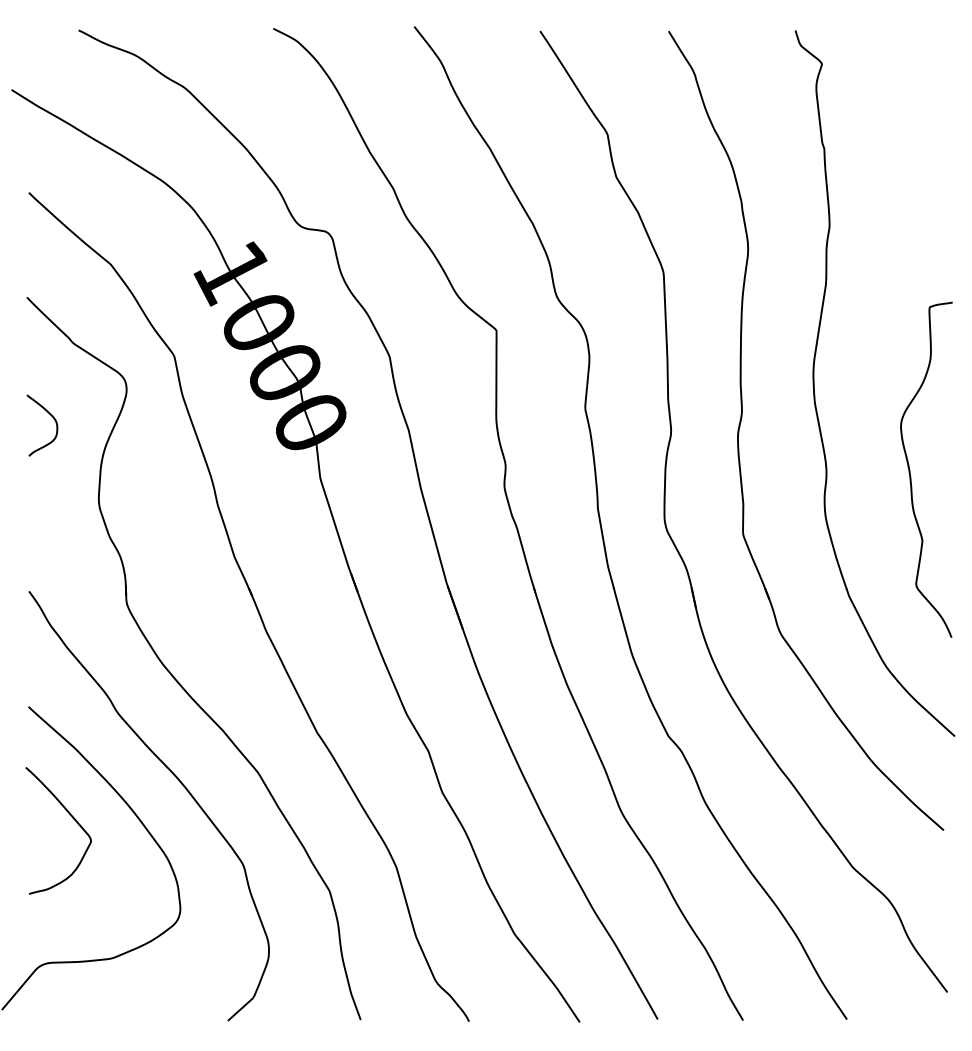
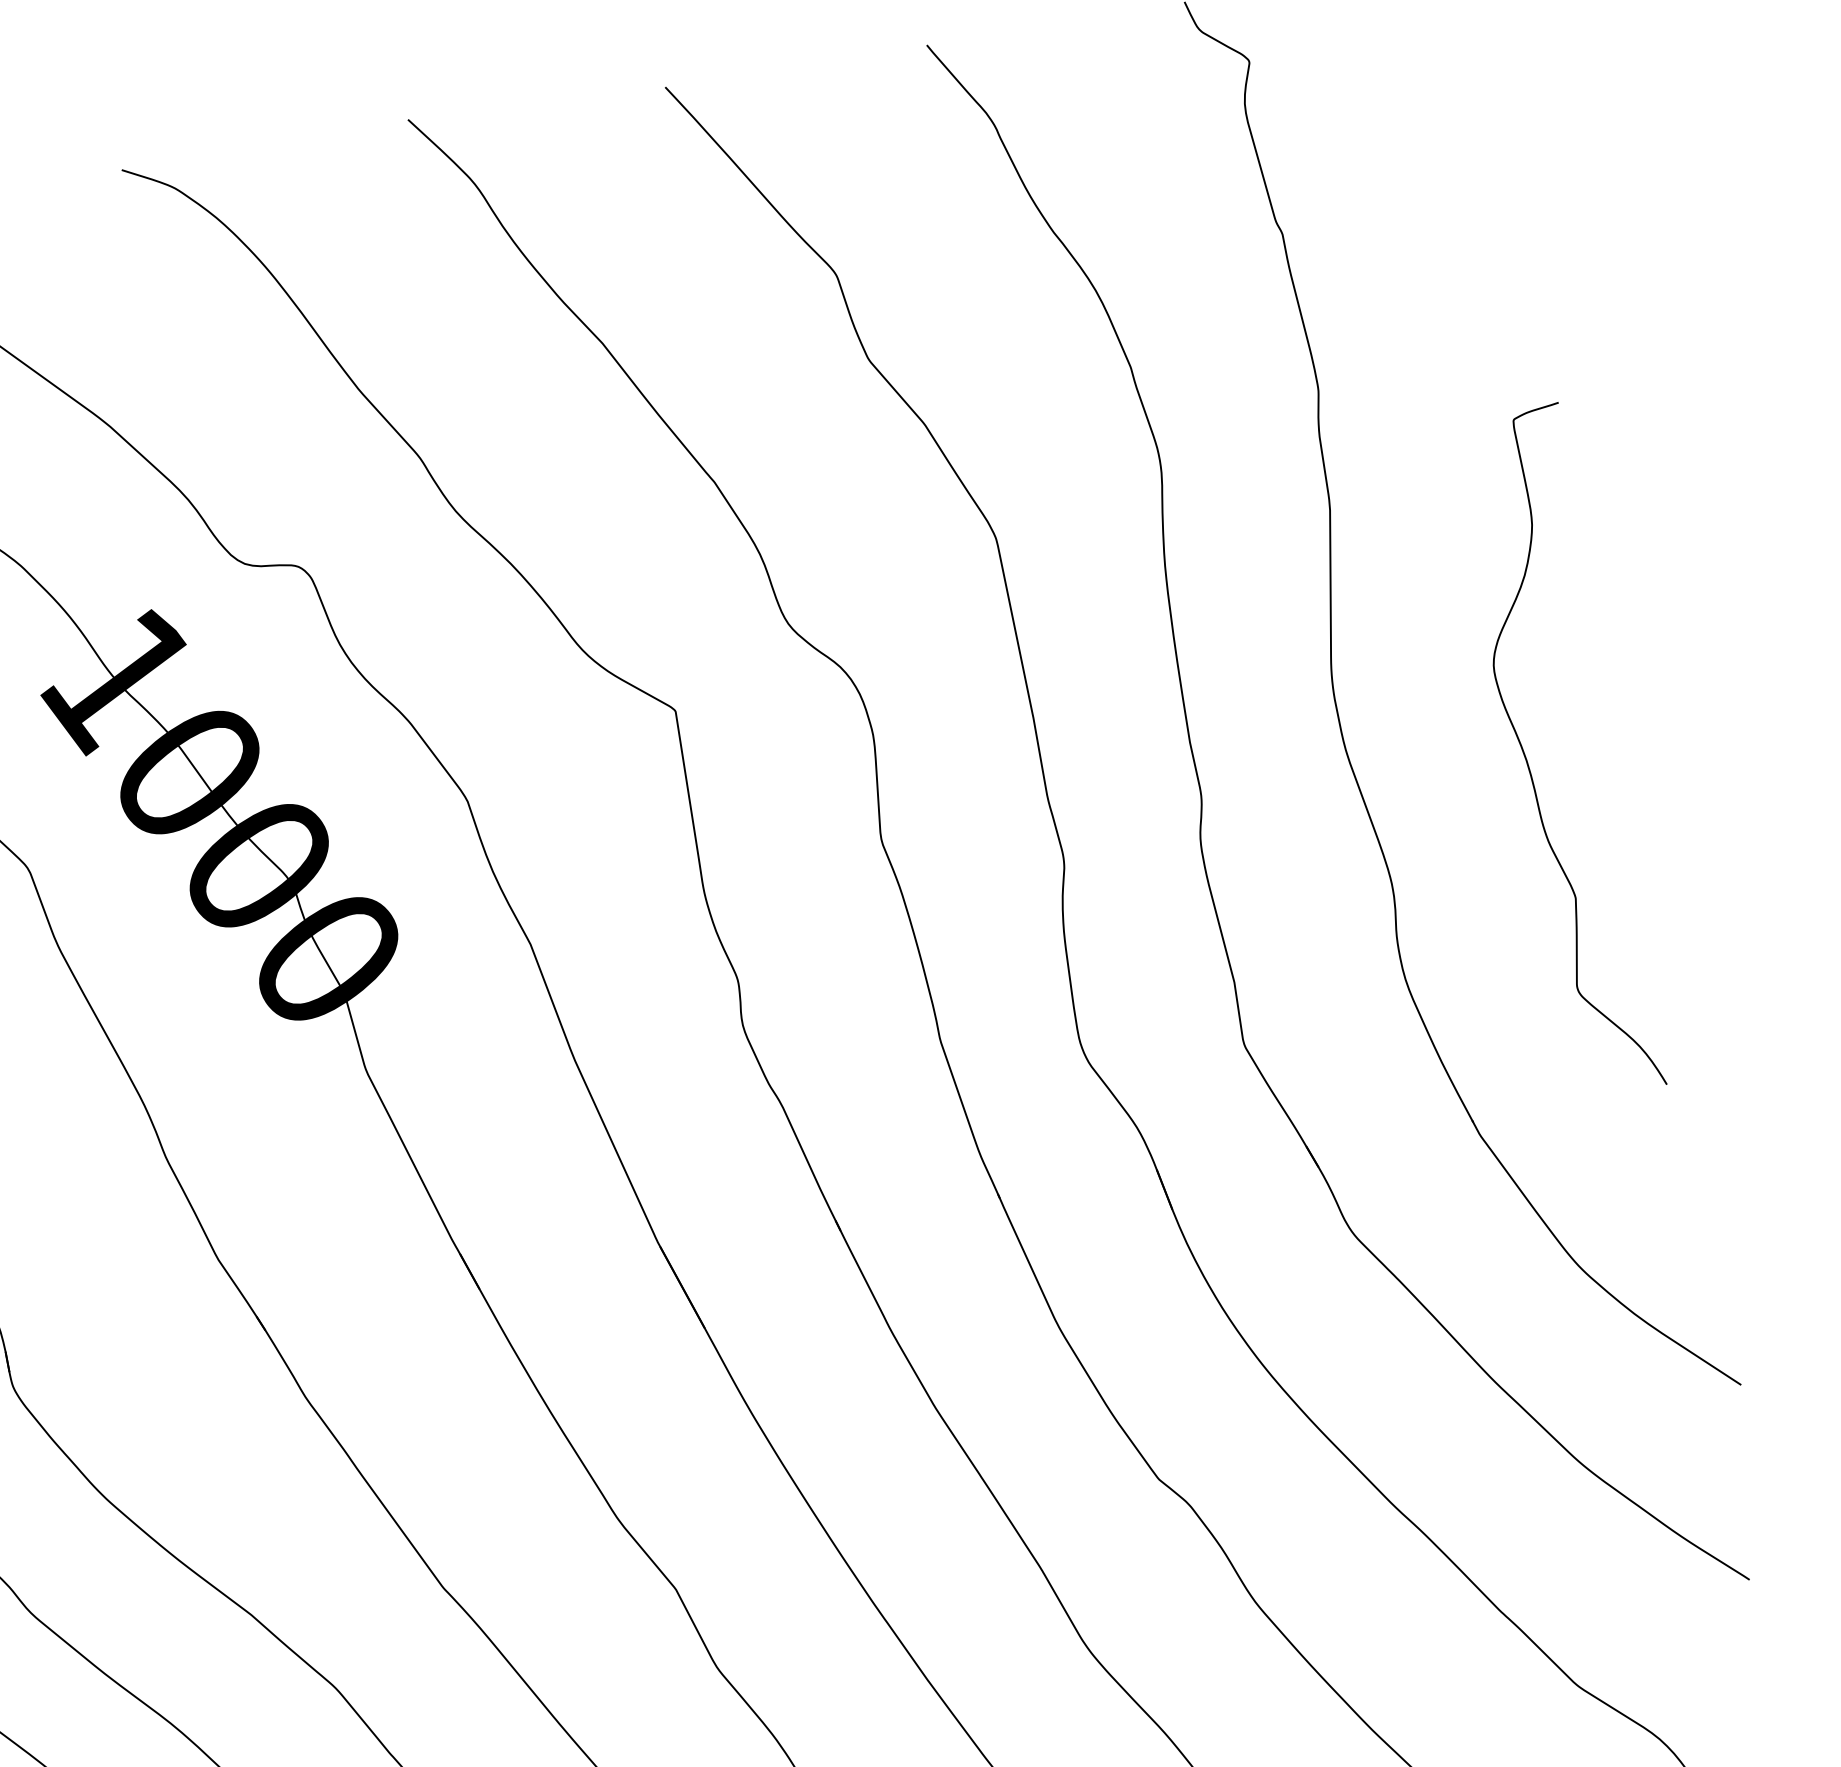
curve: (910, 469) -> (1527, 756), moved

